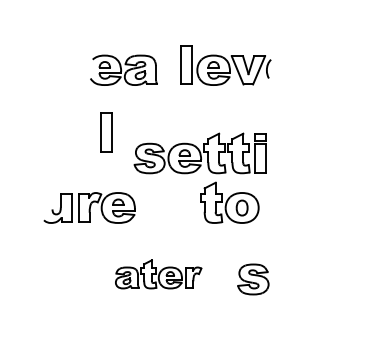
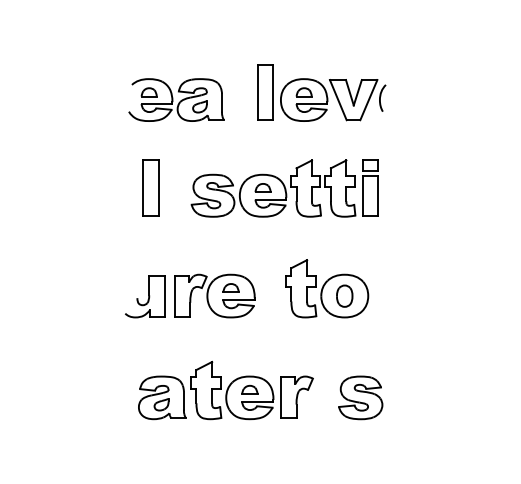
part: (199, 153) -> (283, 188), moved
part: (89, 207) -> (190, 295), moved
part: (158, 274) -> (225, 390), size x1.43

